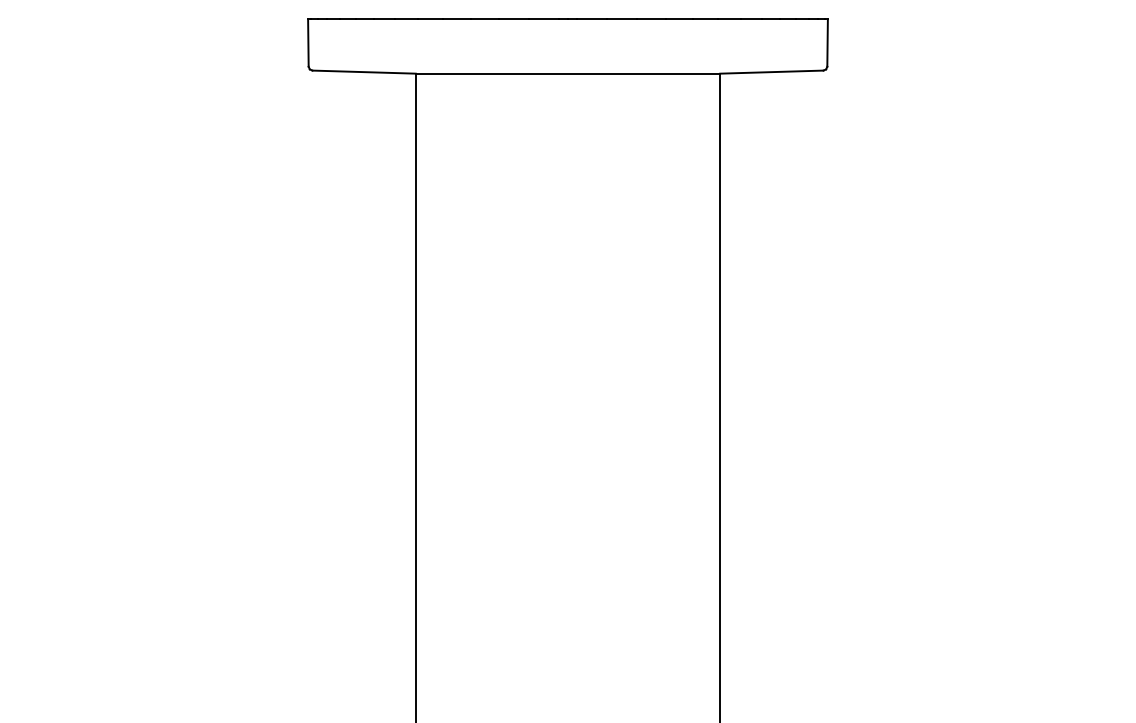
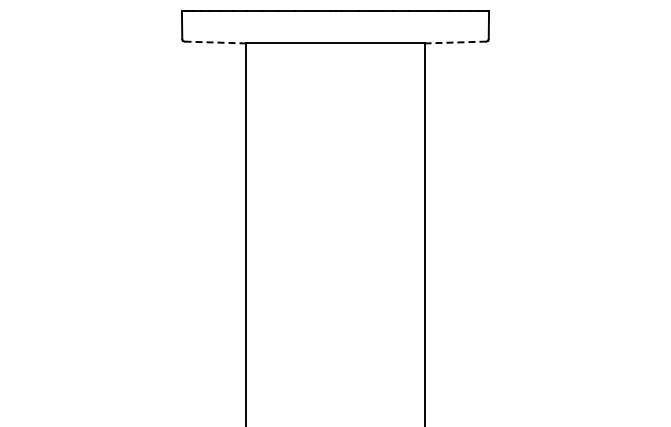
line: (364, 72) -> (215, 42), solid -> dashed
line: (771, 72) -> (455, 42), solid -> dashed

